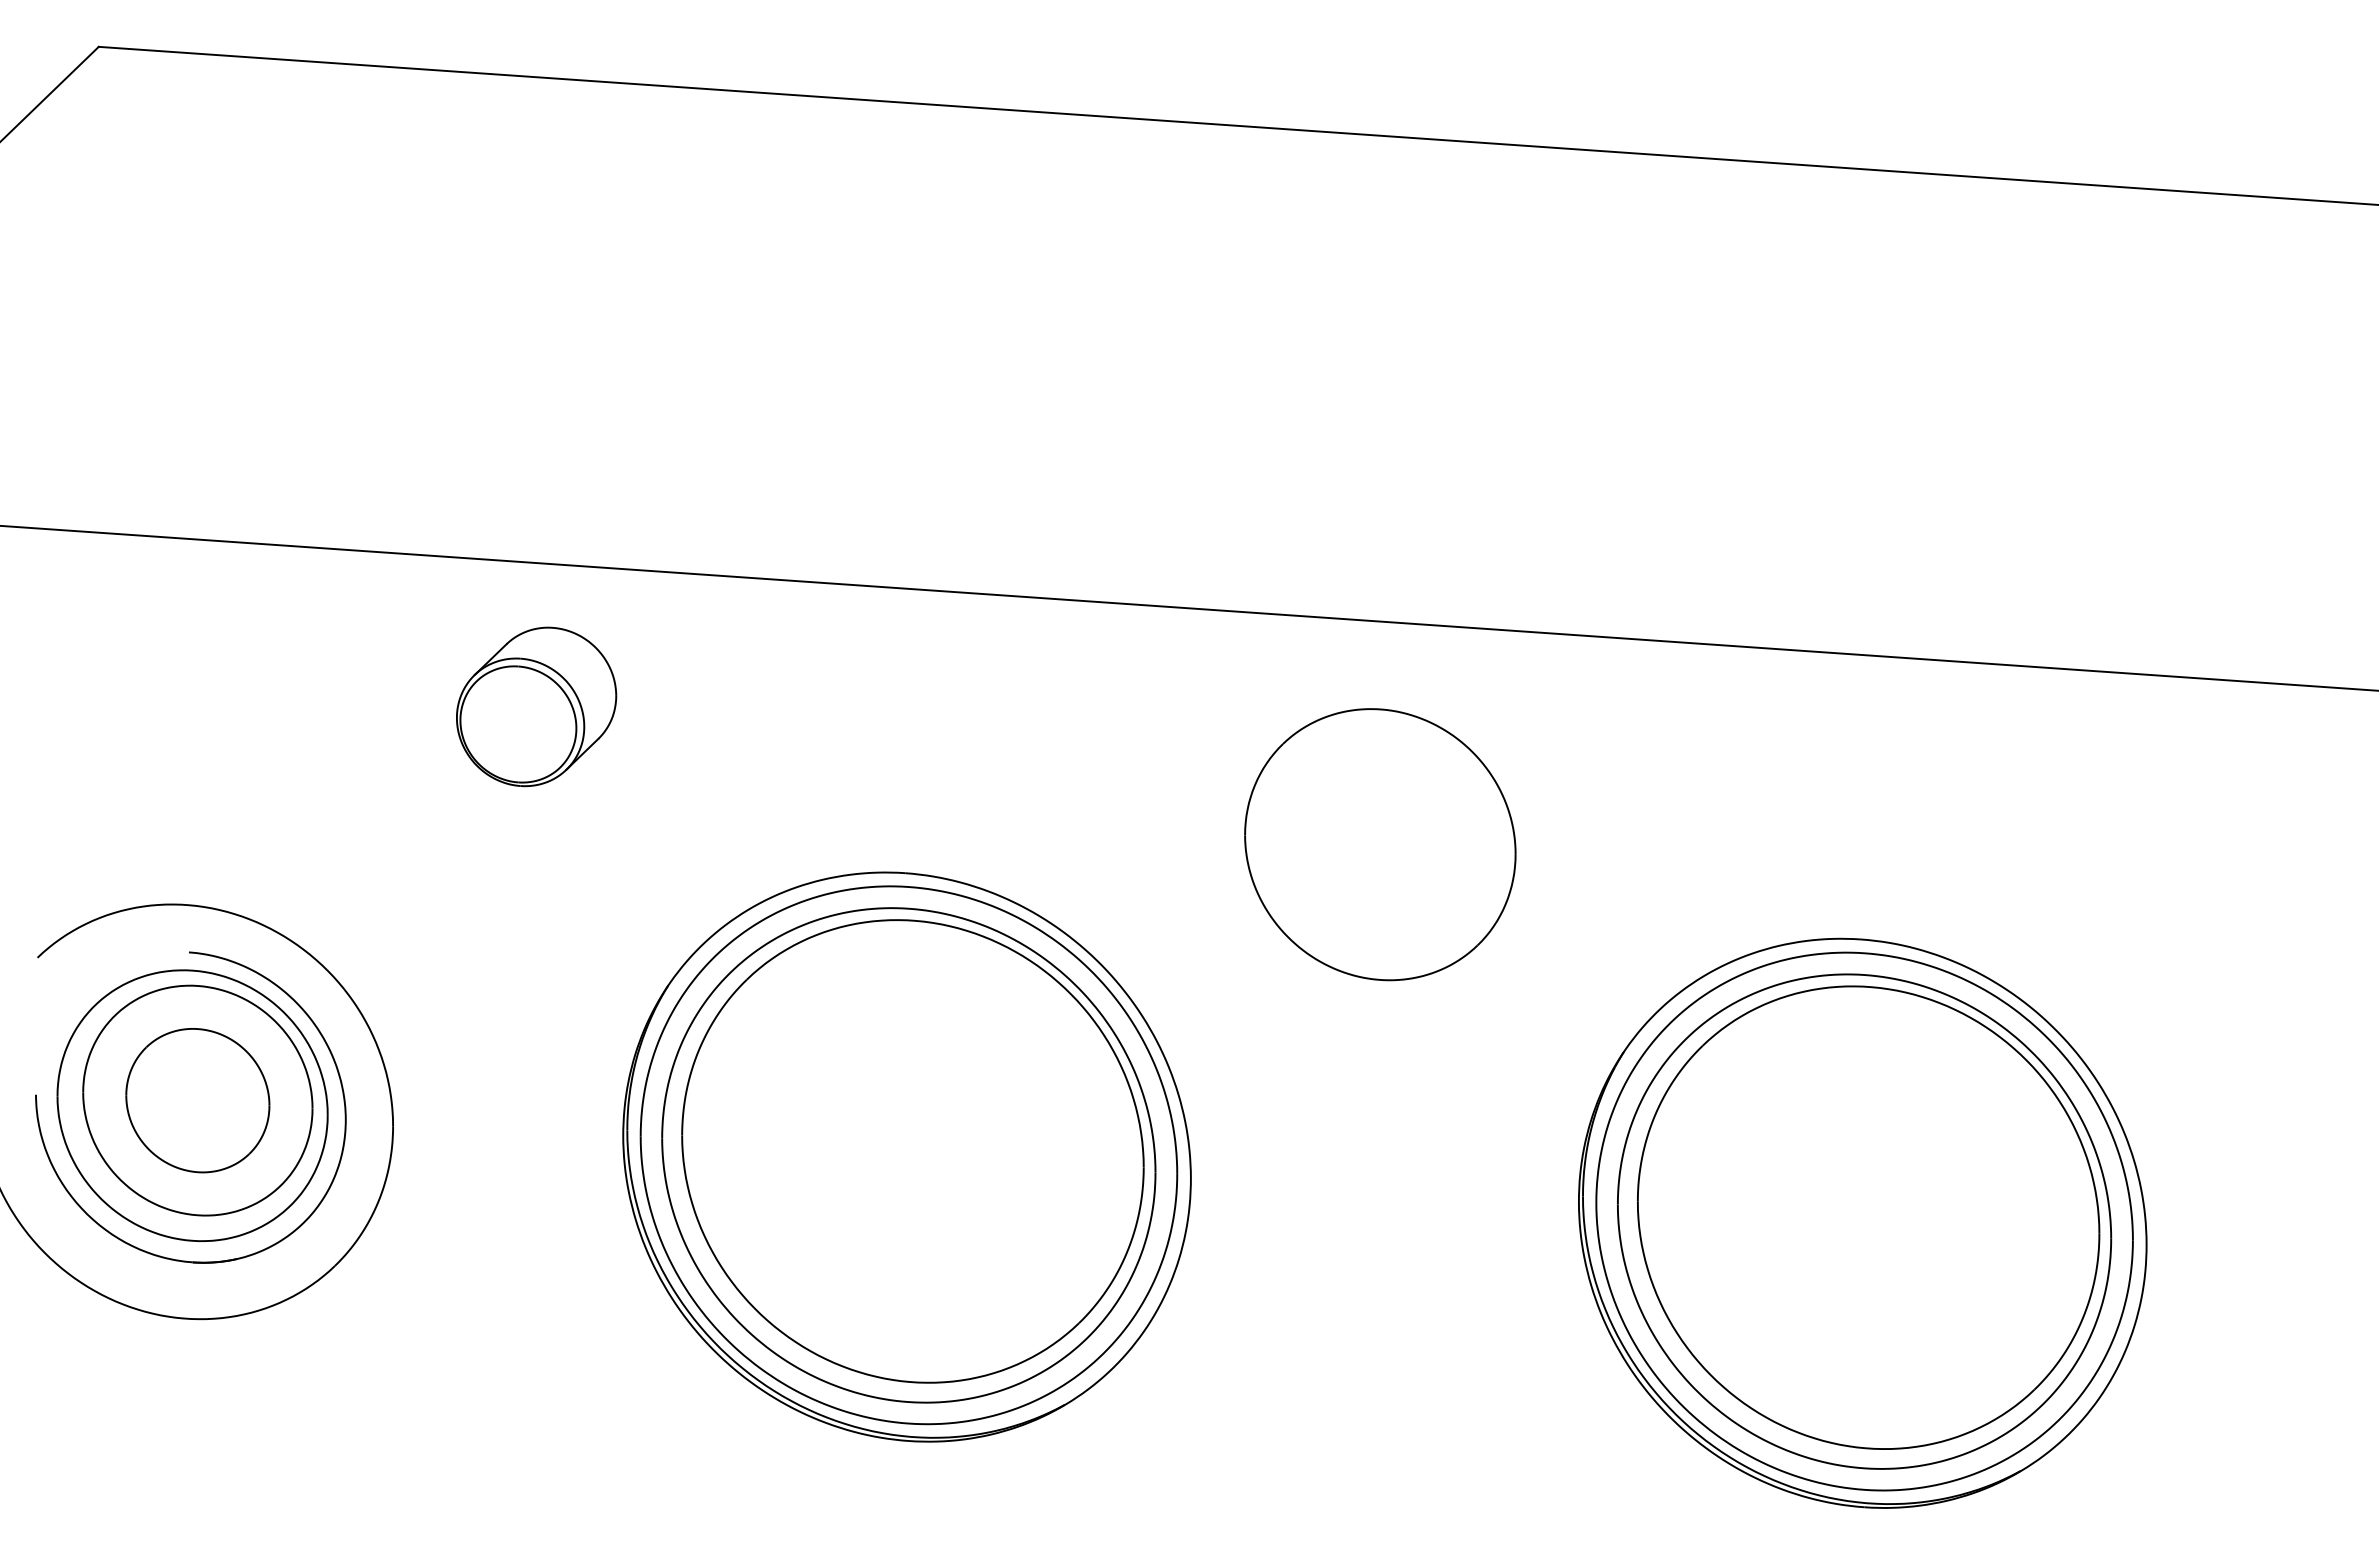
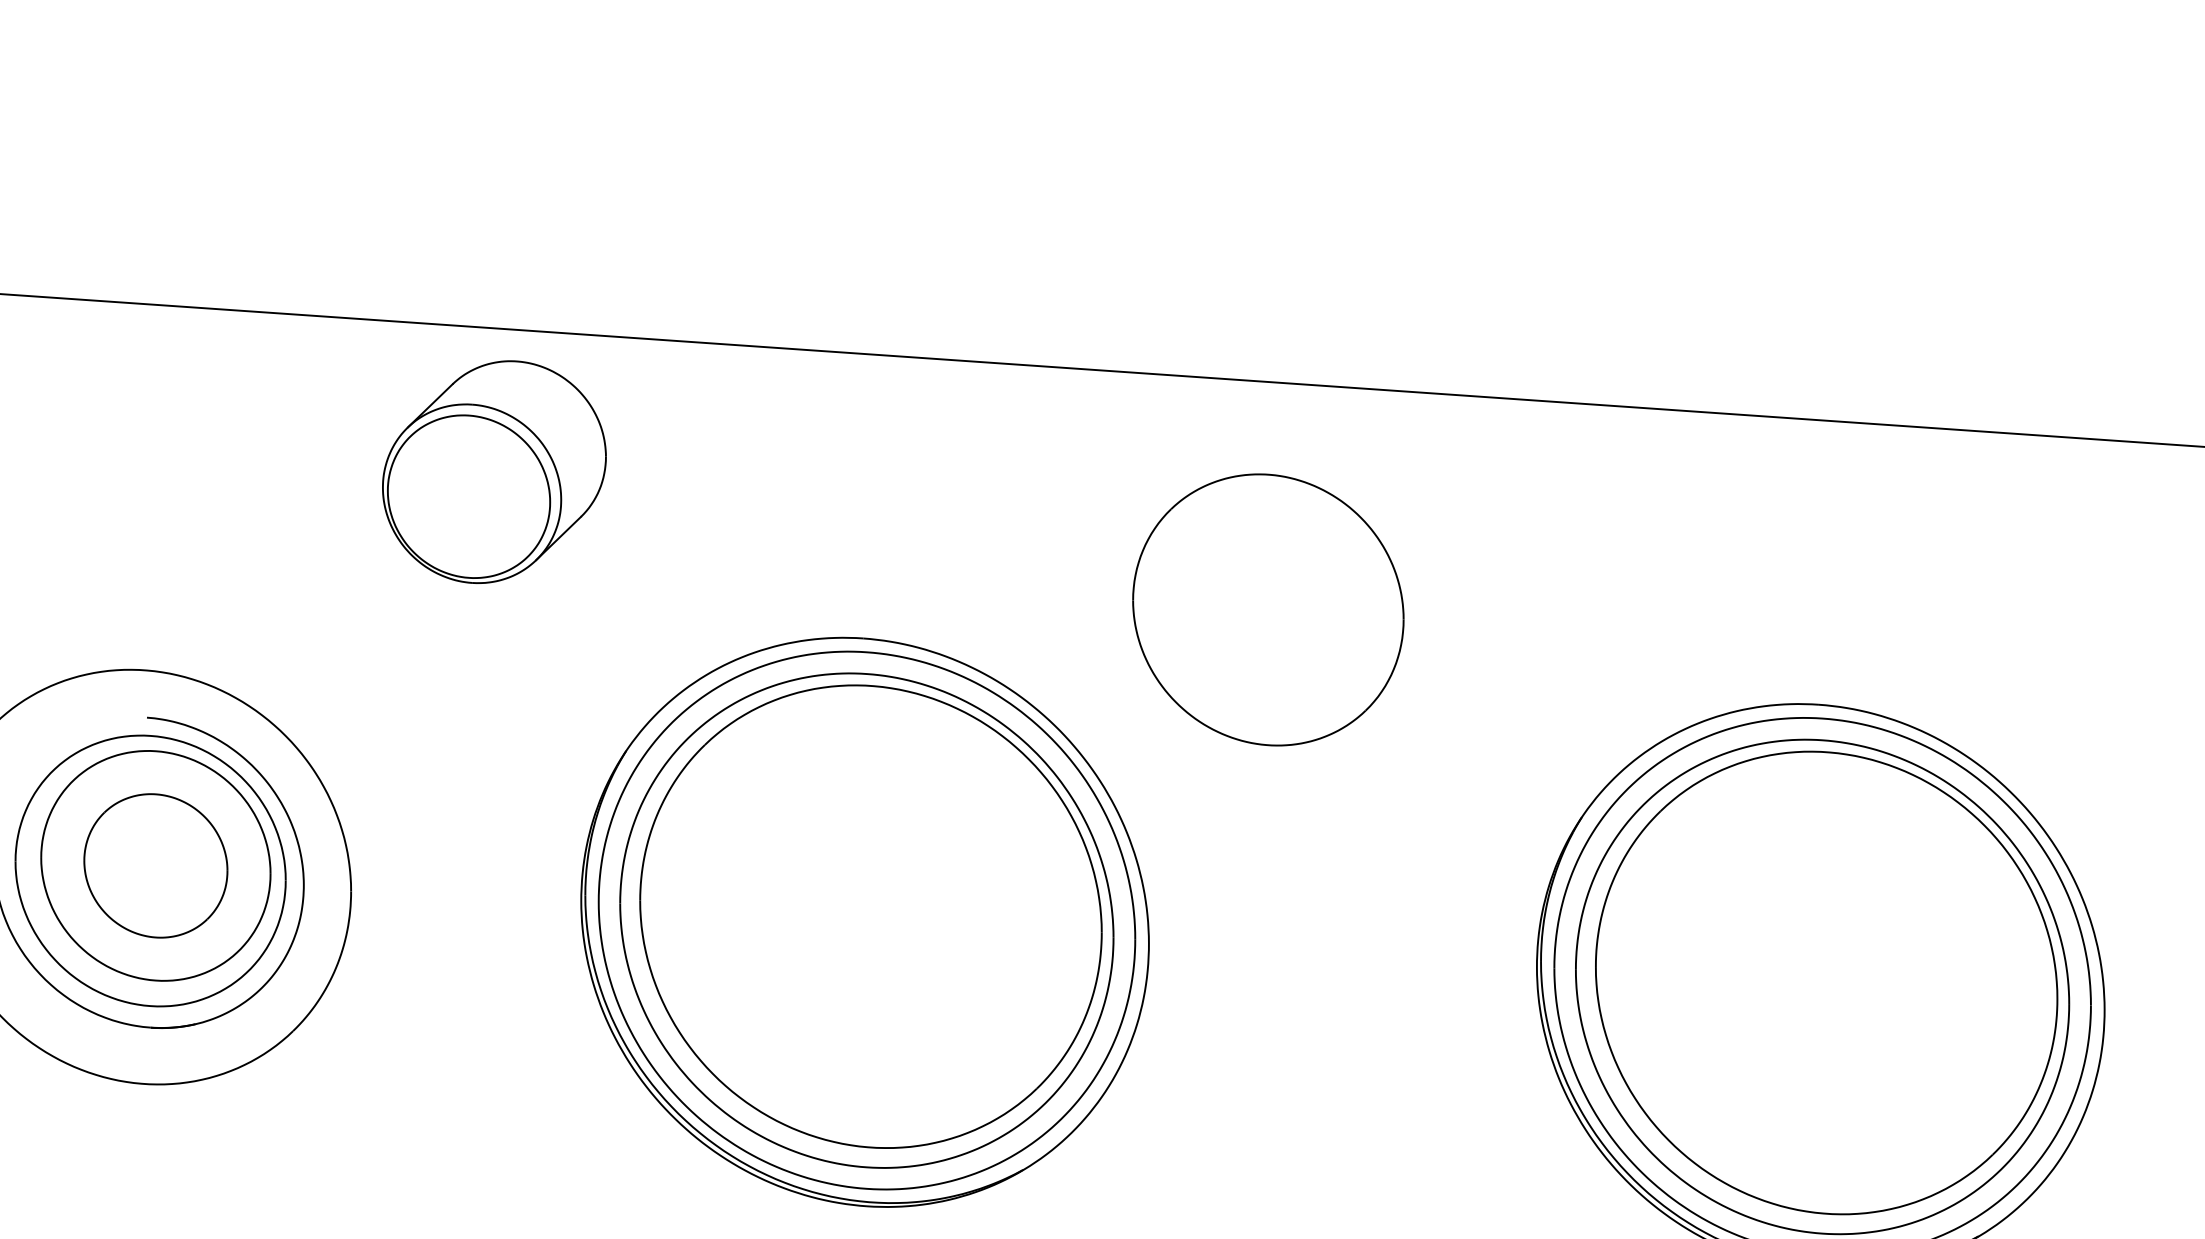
part: (536, 706) -> (494, 471), size x1.4
part: (1380, 844) -> (1268, 609), moved

